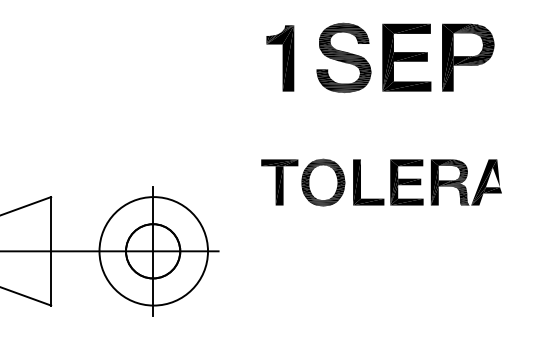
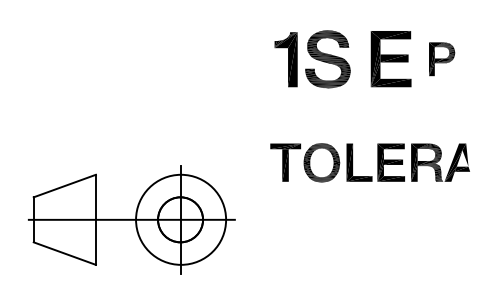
part: (343, 58) -> (327, 59), moved
part: (467, 58) -> (441, 59), size x0.6

